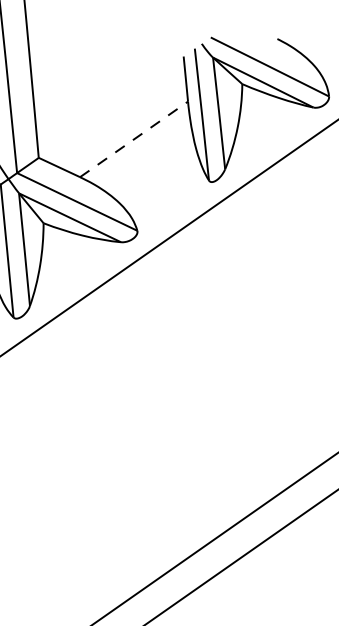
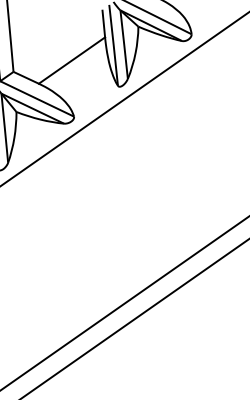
line: (134, 139) -> (72, 60), dashed -> solid

